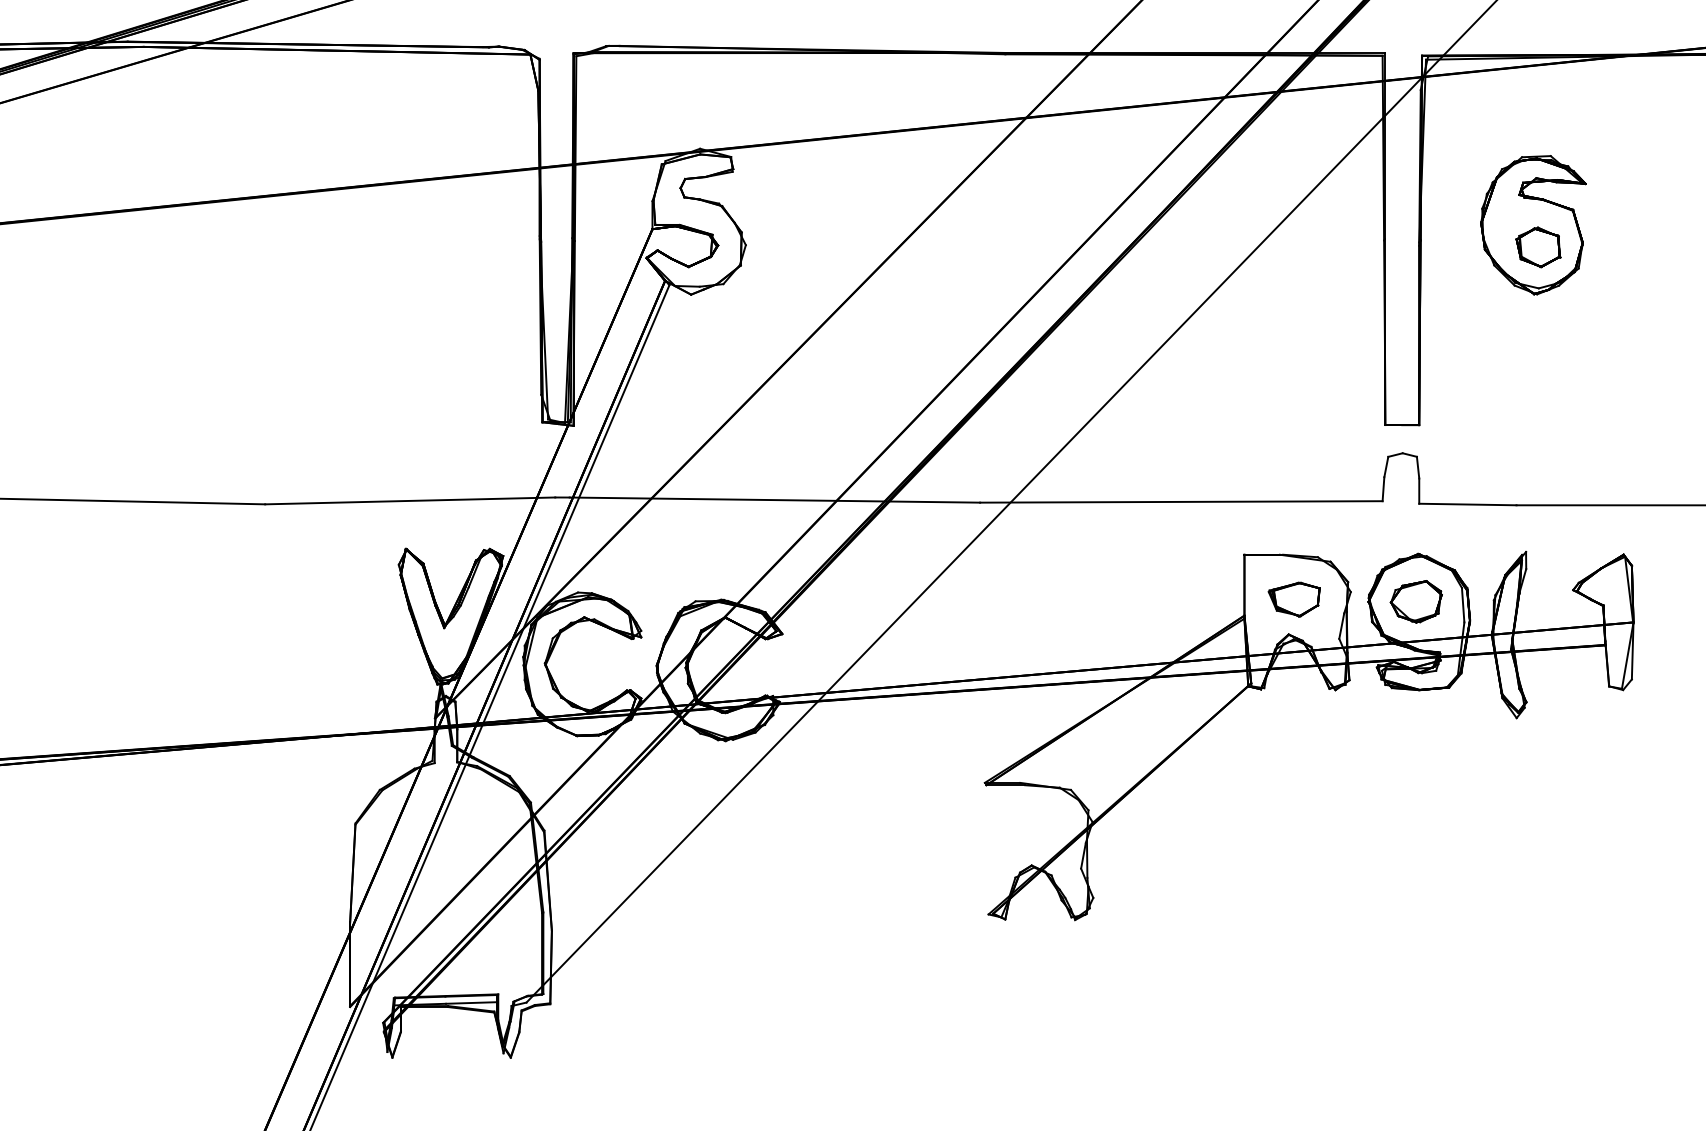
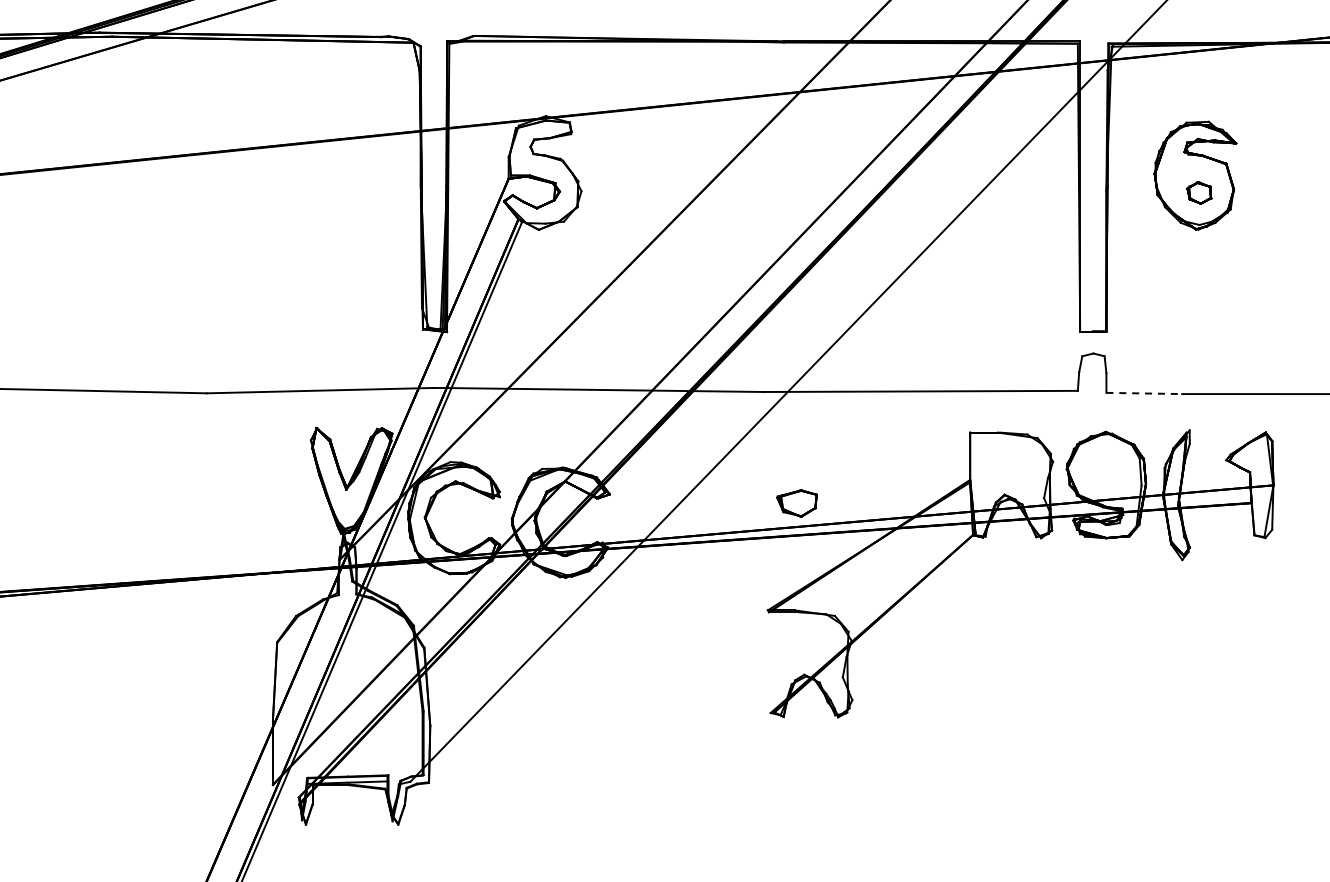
part: (1538, 246) -> (1199, 192), size x0.7
line: (1468, 504) -> (1144, 393), solid -> dashed
part: (1293, 599) -> (796, 503), moved
part: (1416, 602) -> (1104, 469), removed

